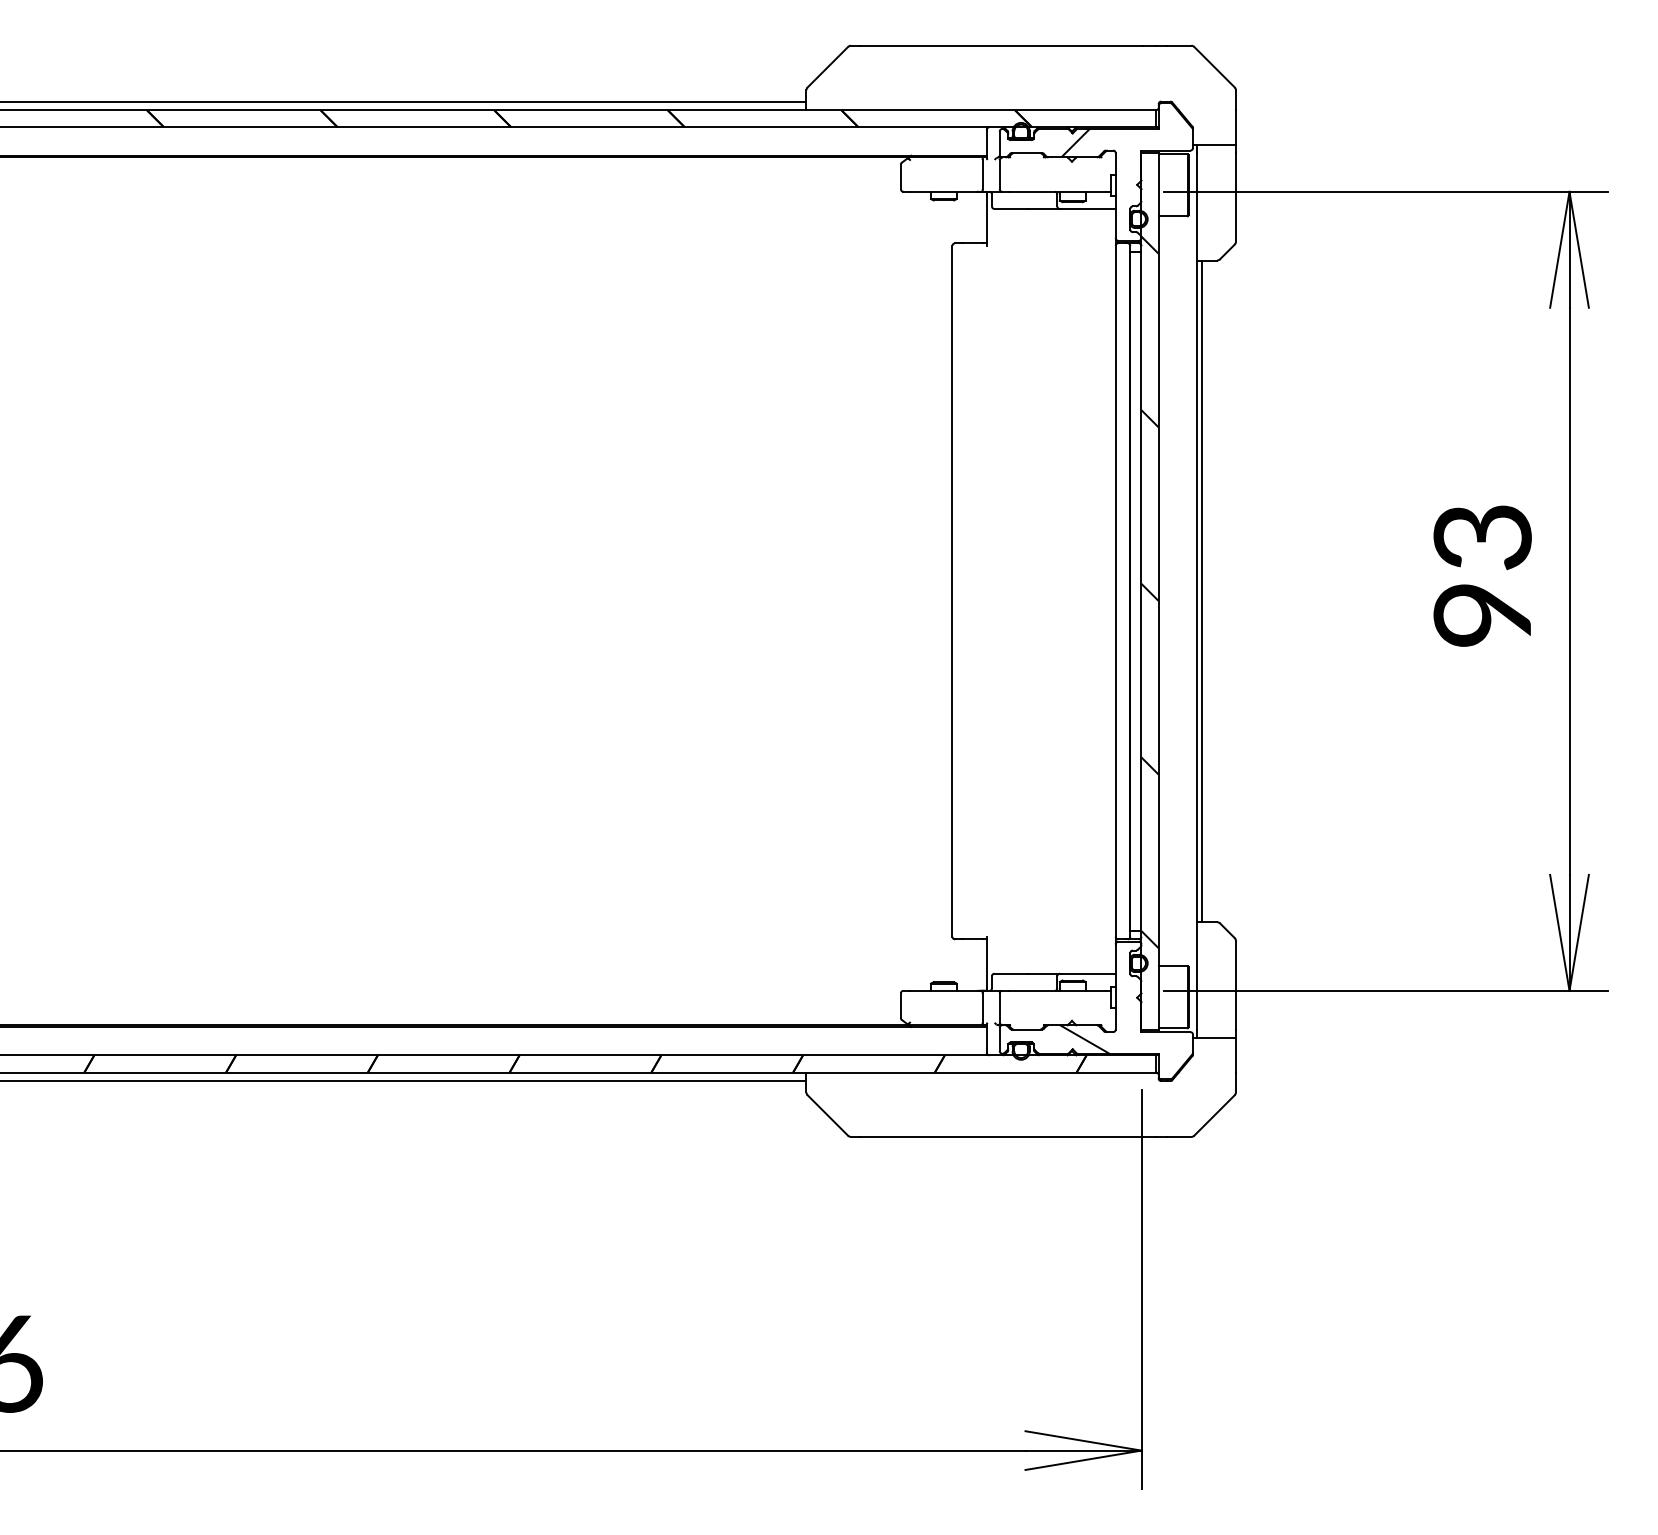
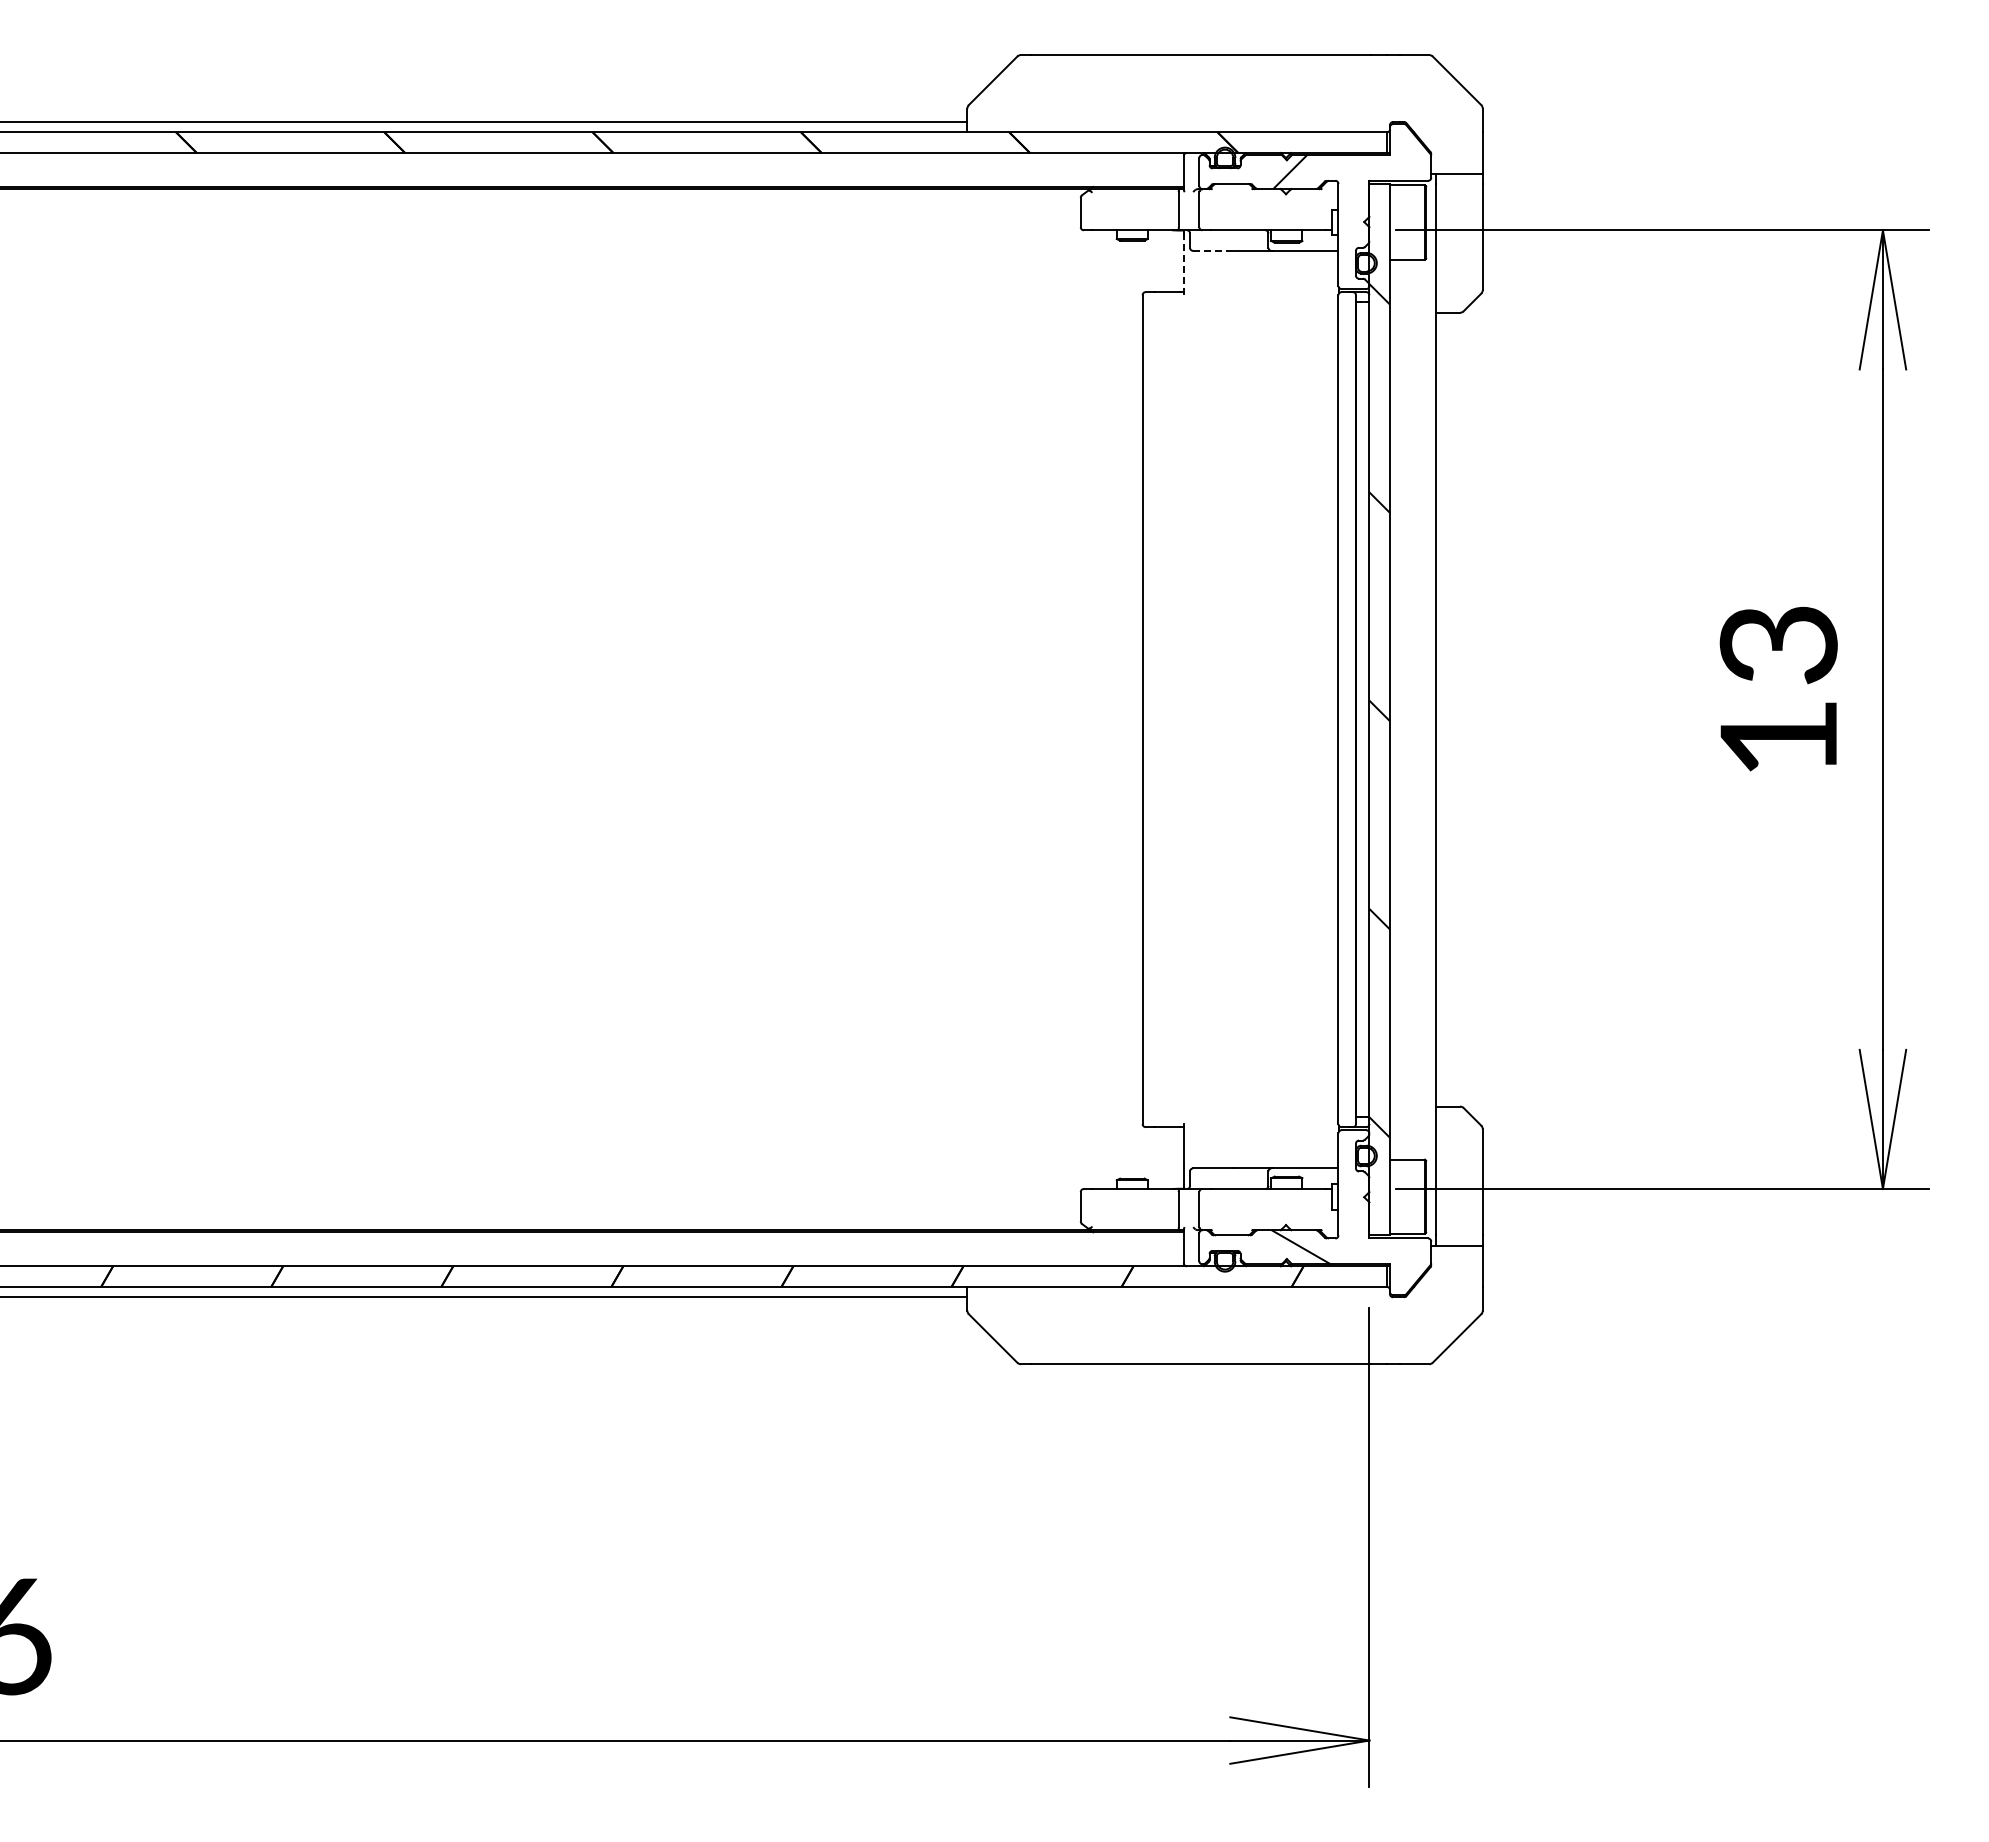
line: (1011, 208) -> (1213, 250), solid -> dashed
line: (986, 221) -> (1183, 265), solid -> dashed
line: (1201, 591) -> (1441, 709), removed
text: (1481, 615) -> (1777, 738), 93 -> 13

